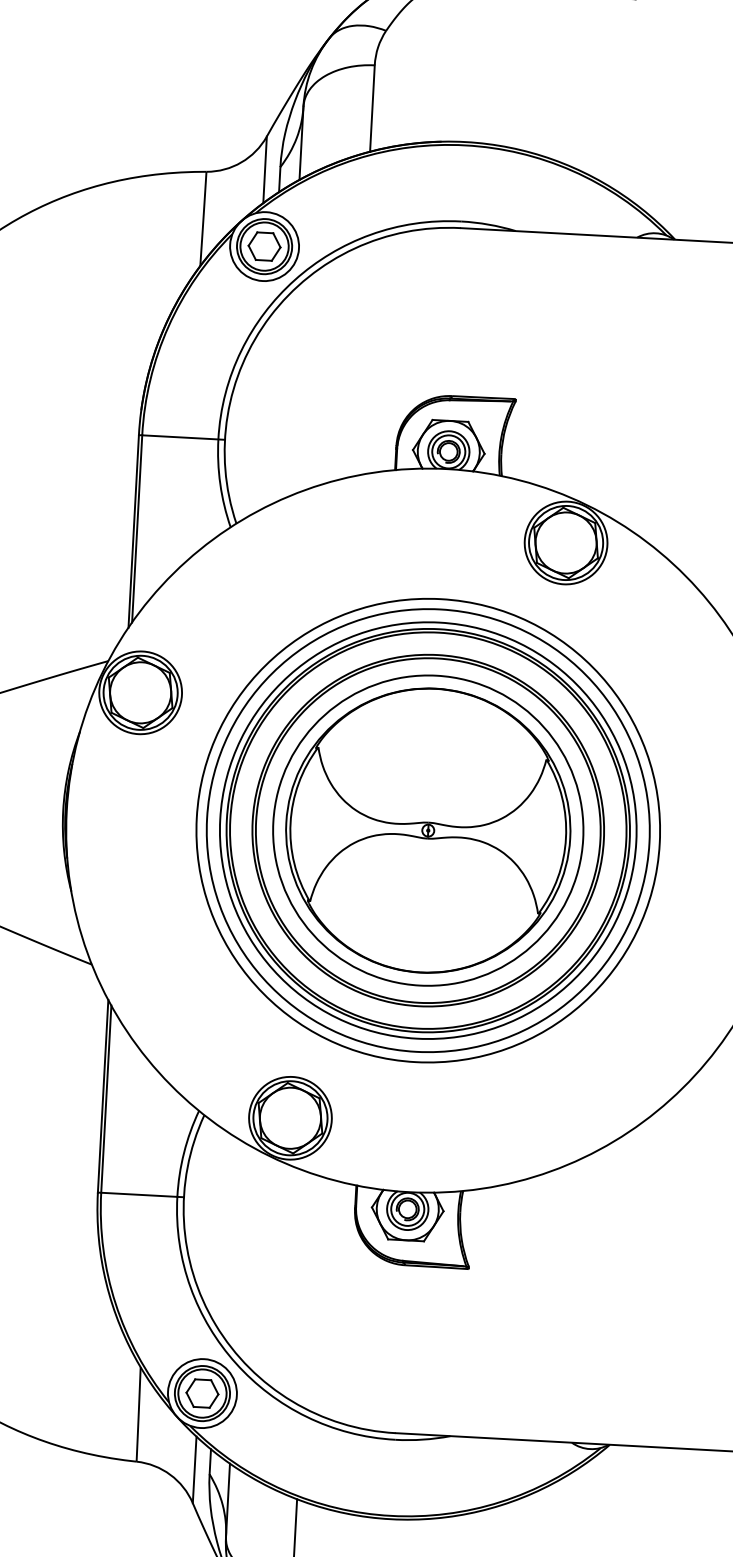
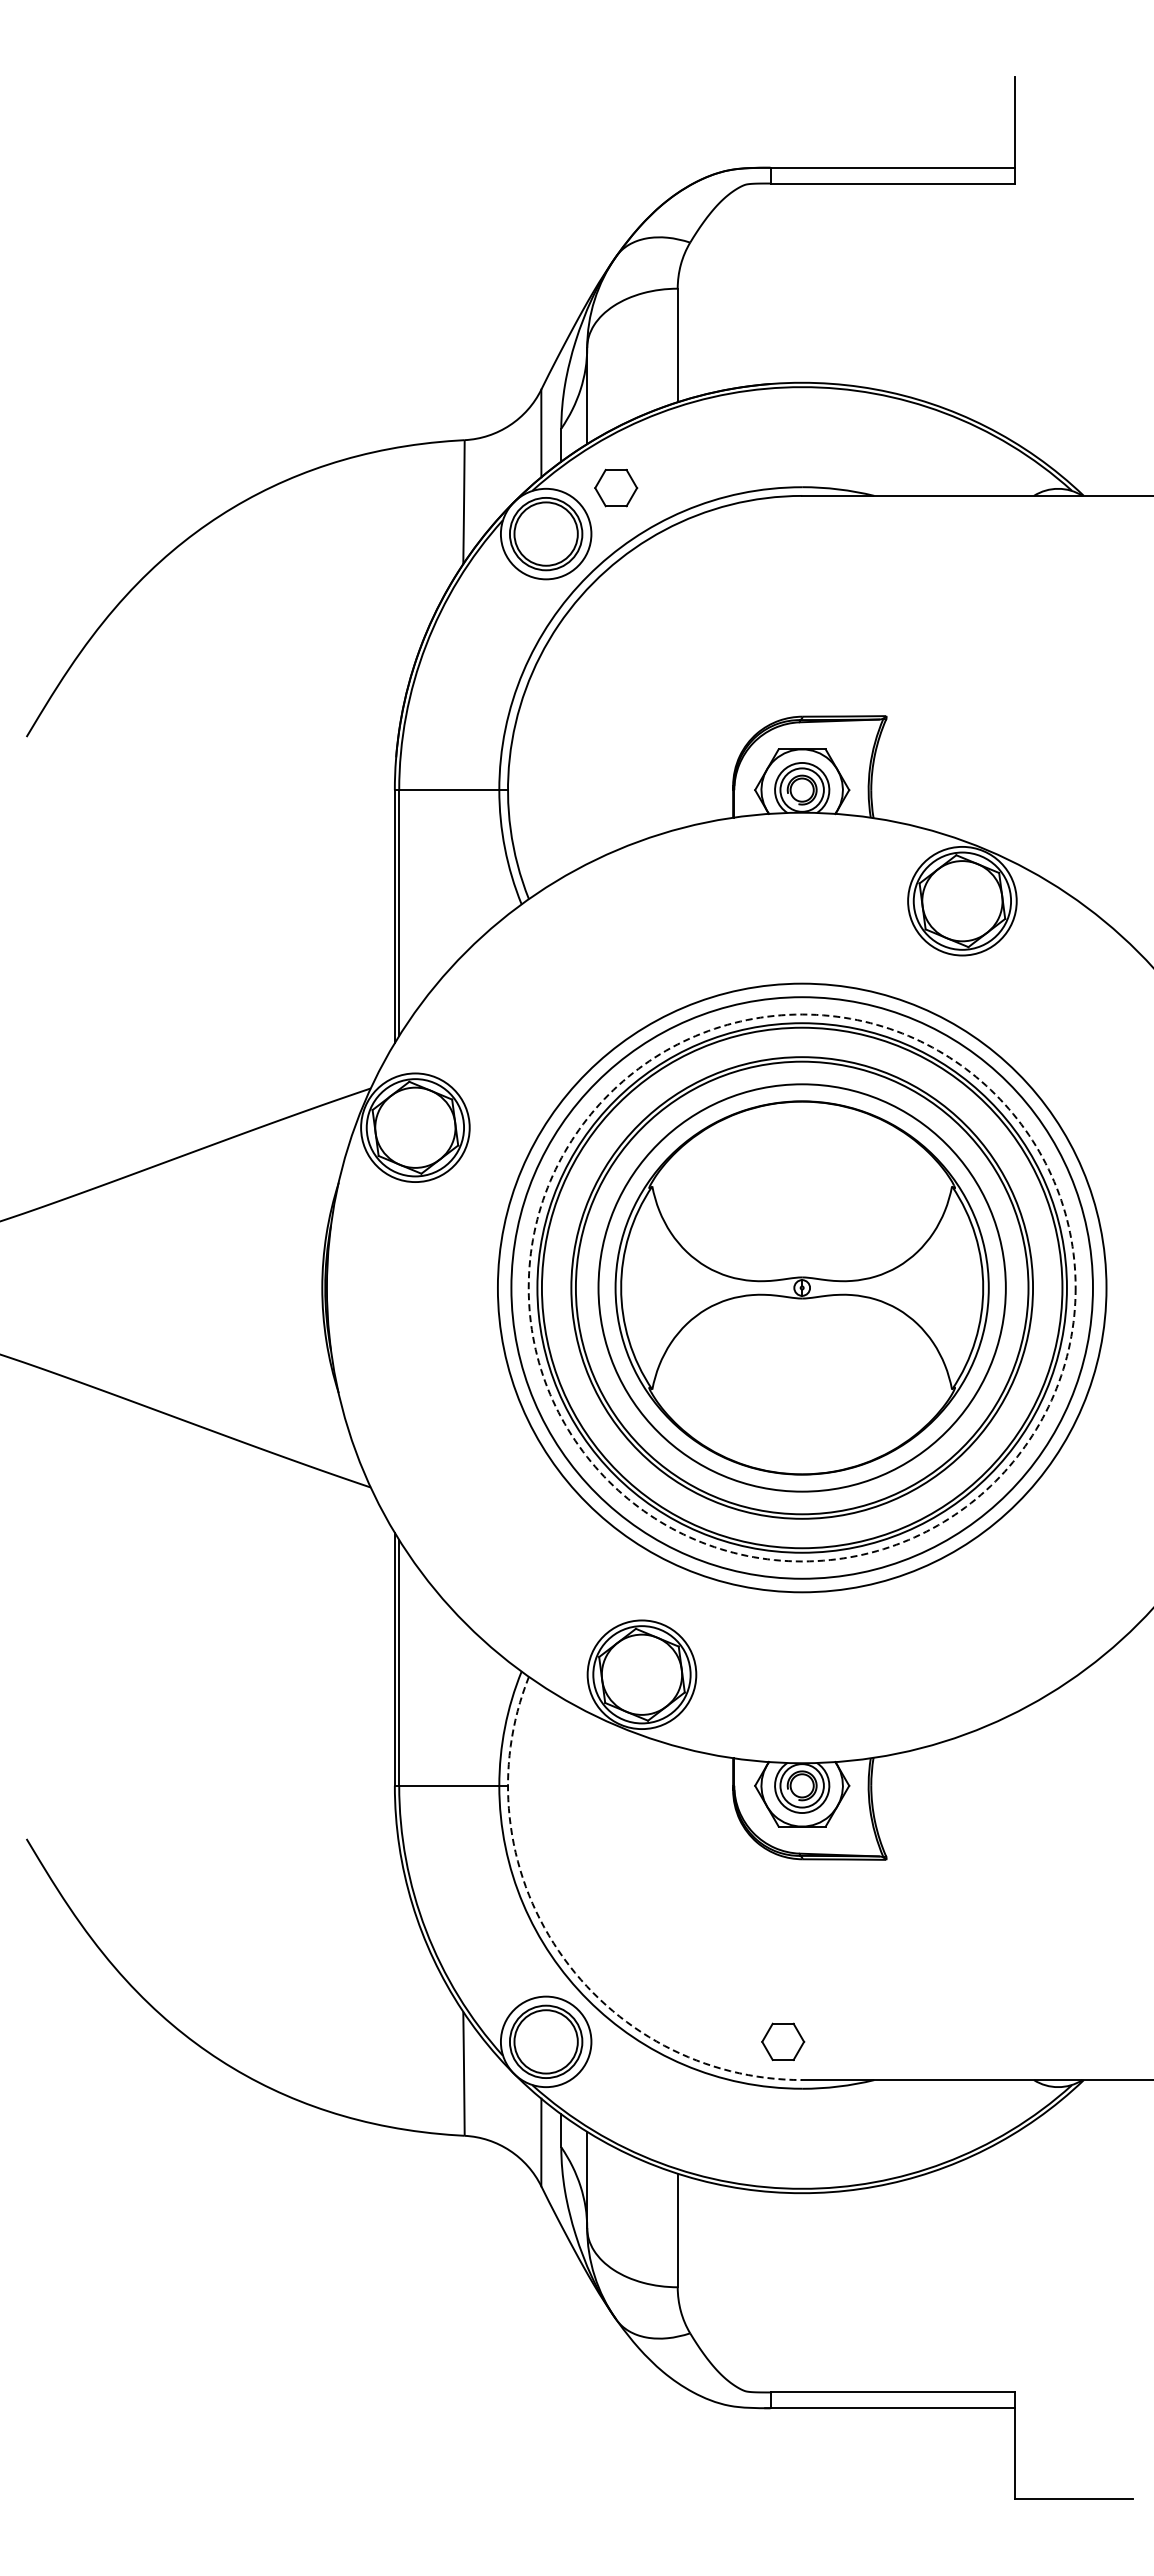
part: (264, 246) -> (616, 487), moved
circle: (427, 830) -> (801, 1287), solid -> dashed
arc: (215, 1324) -> (558, 1950), solid -> dashed
part: (202, 1393) -> (783, 2041), moved

